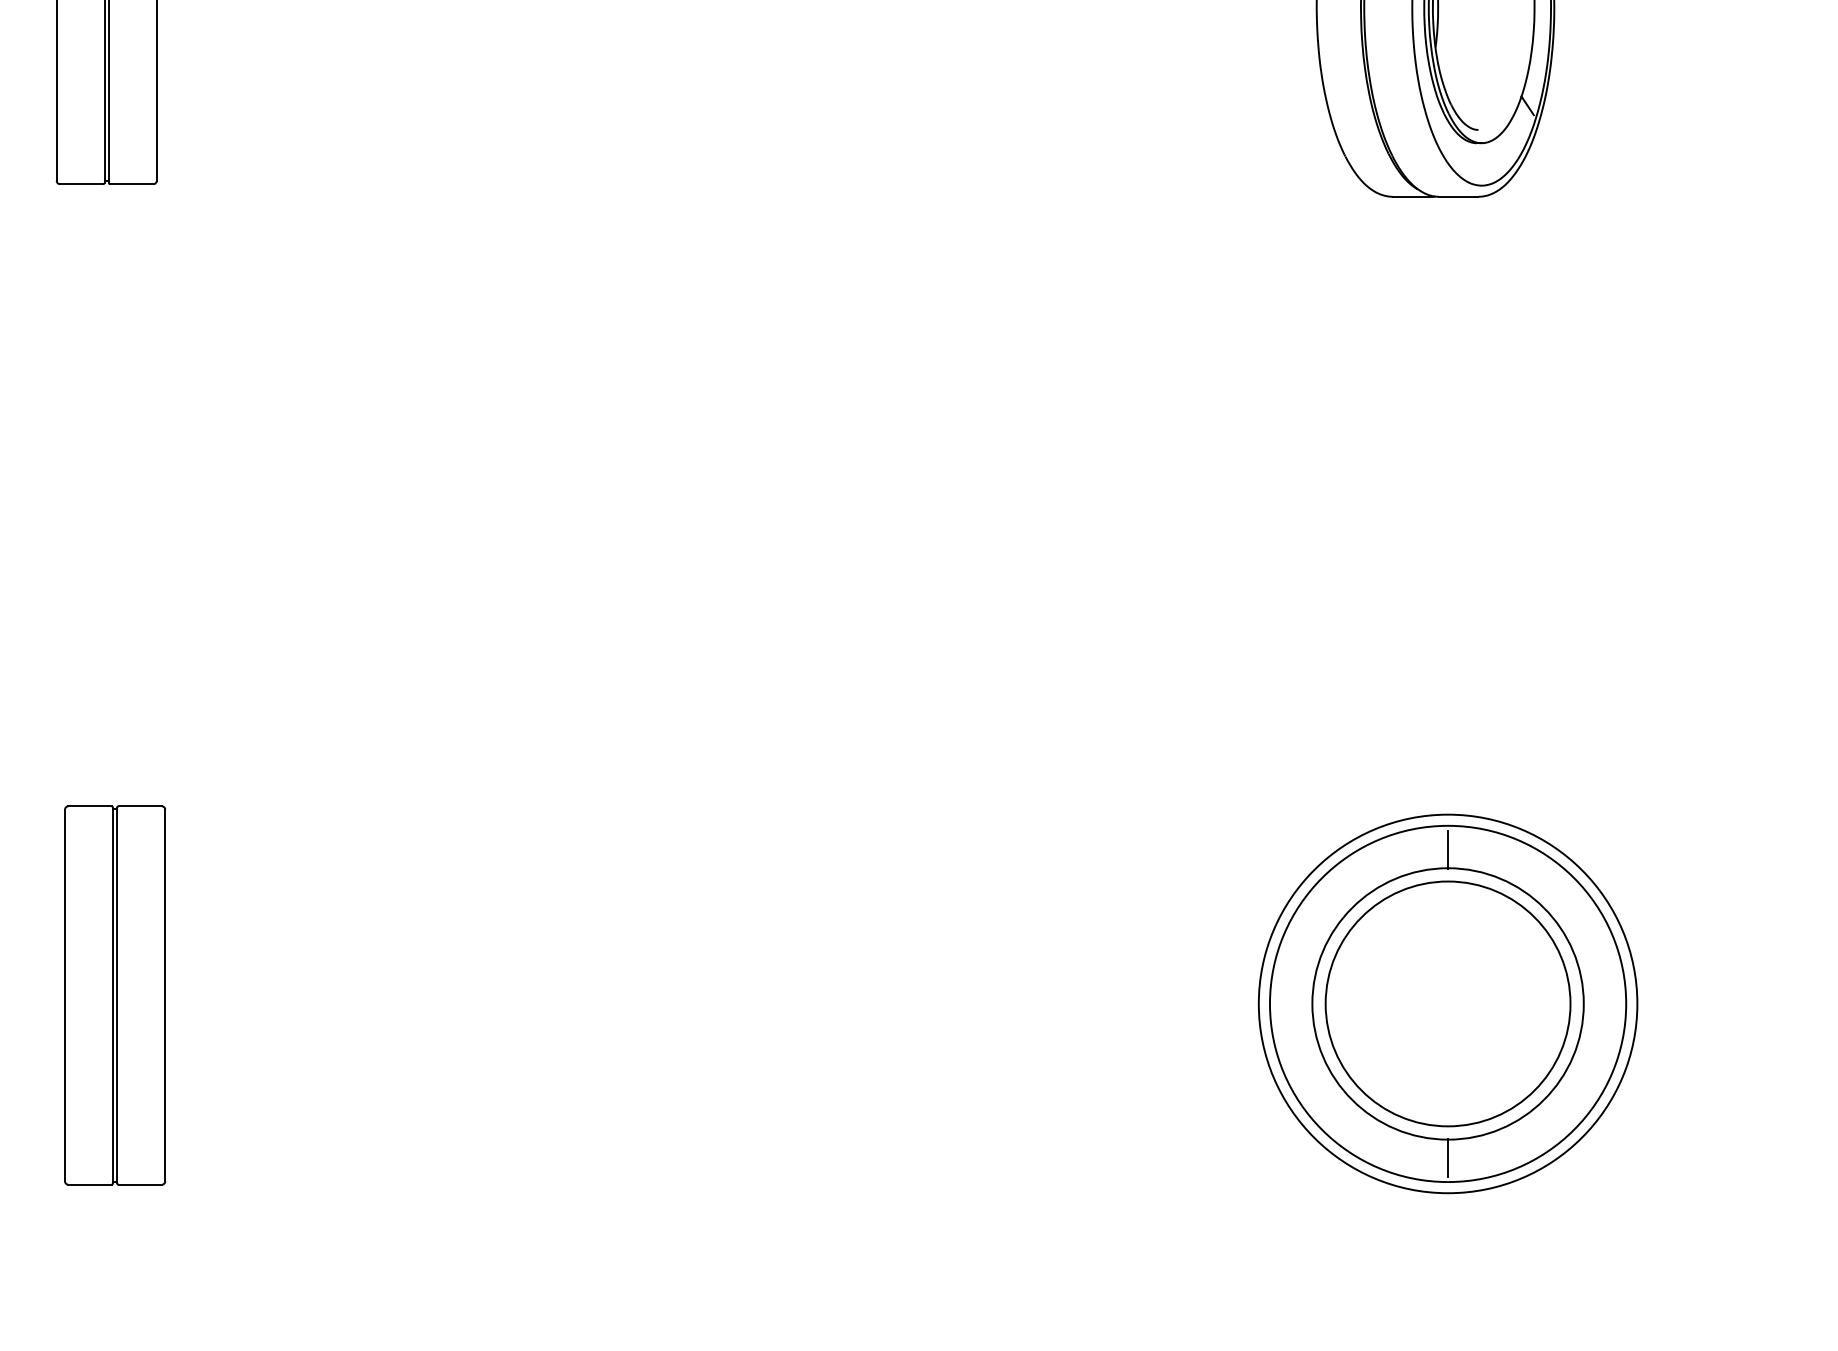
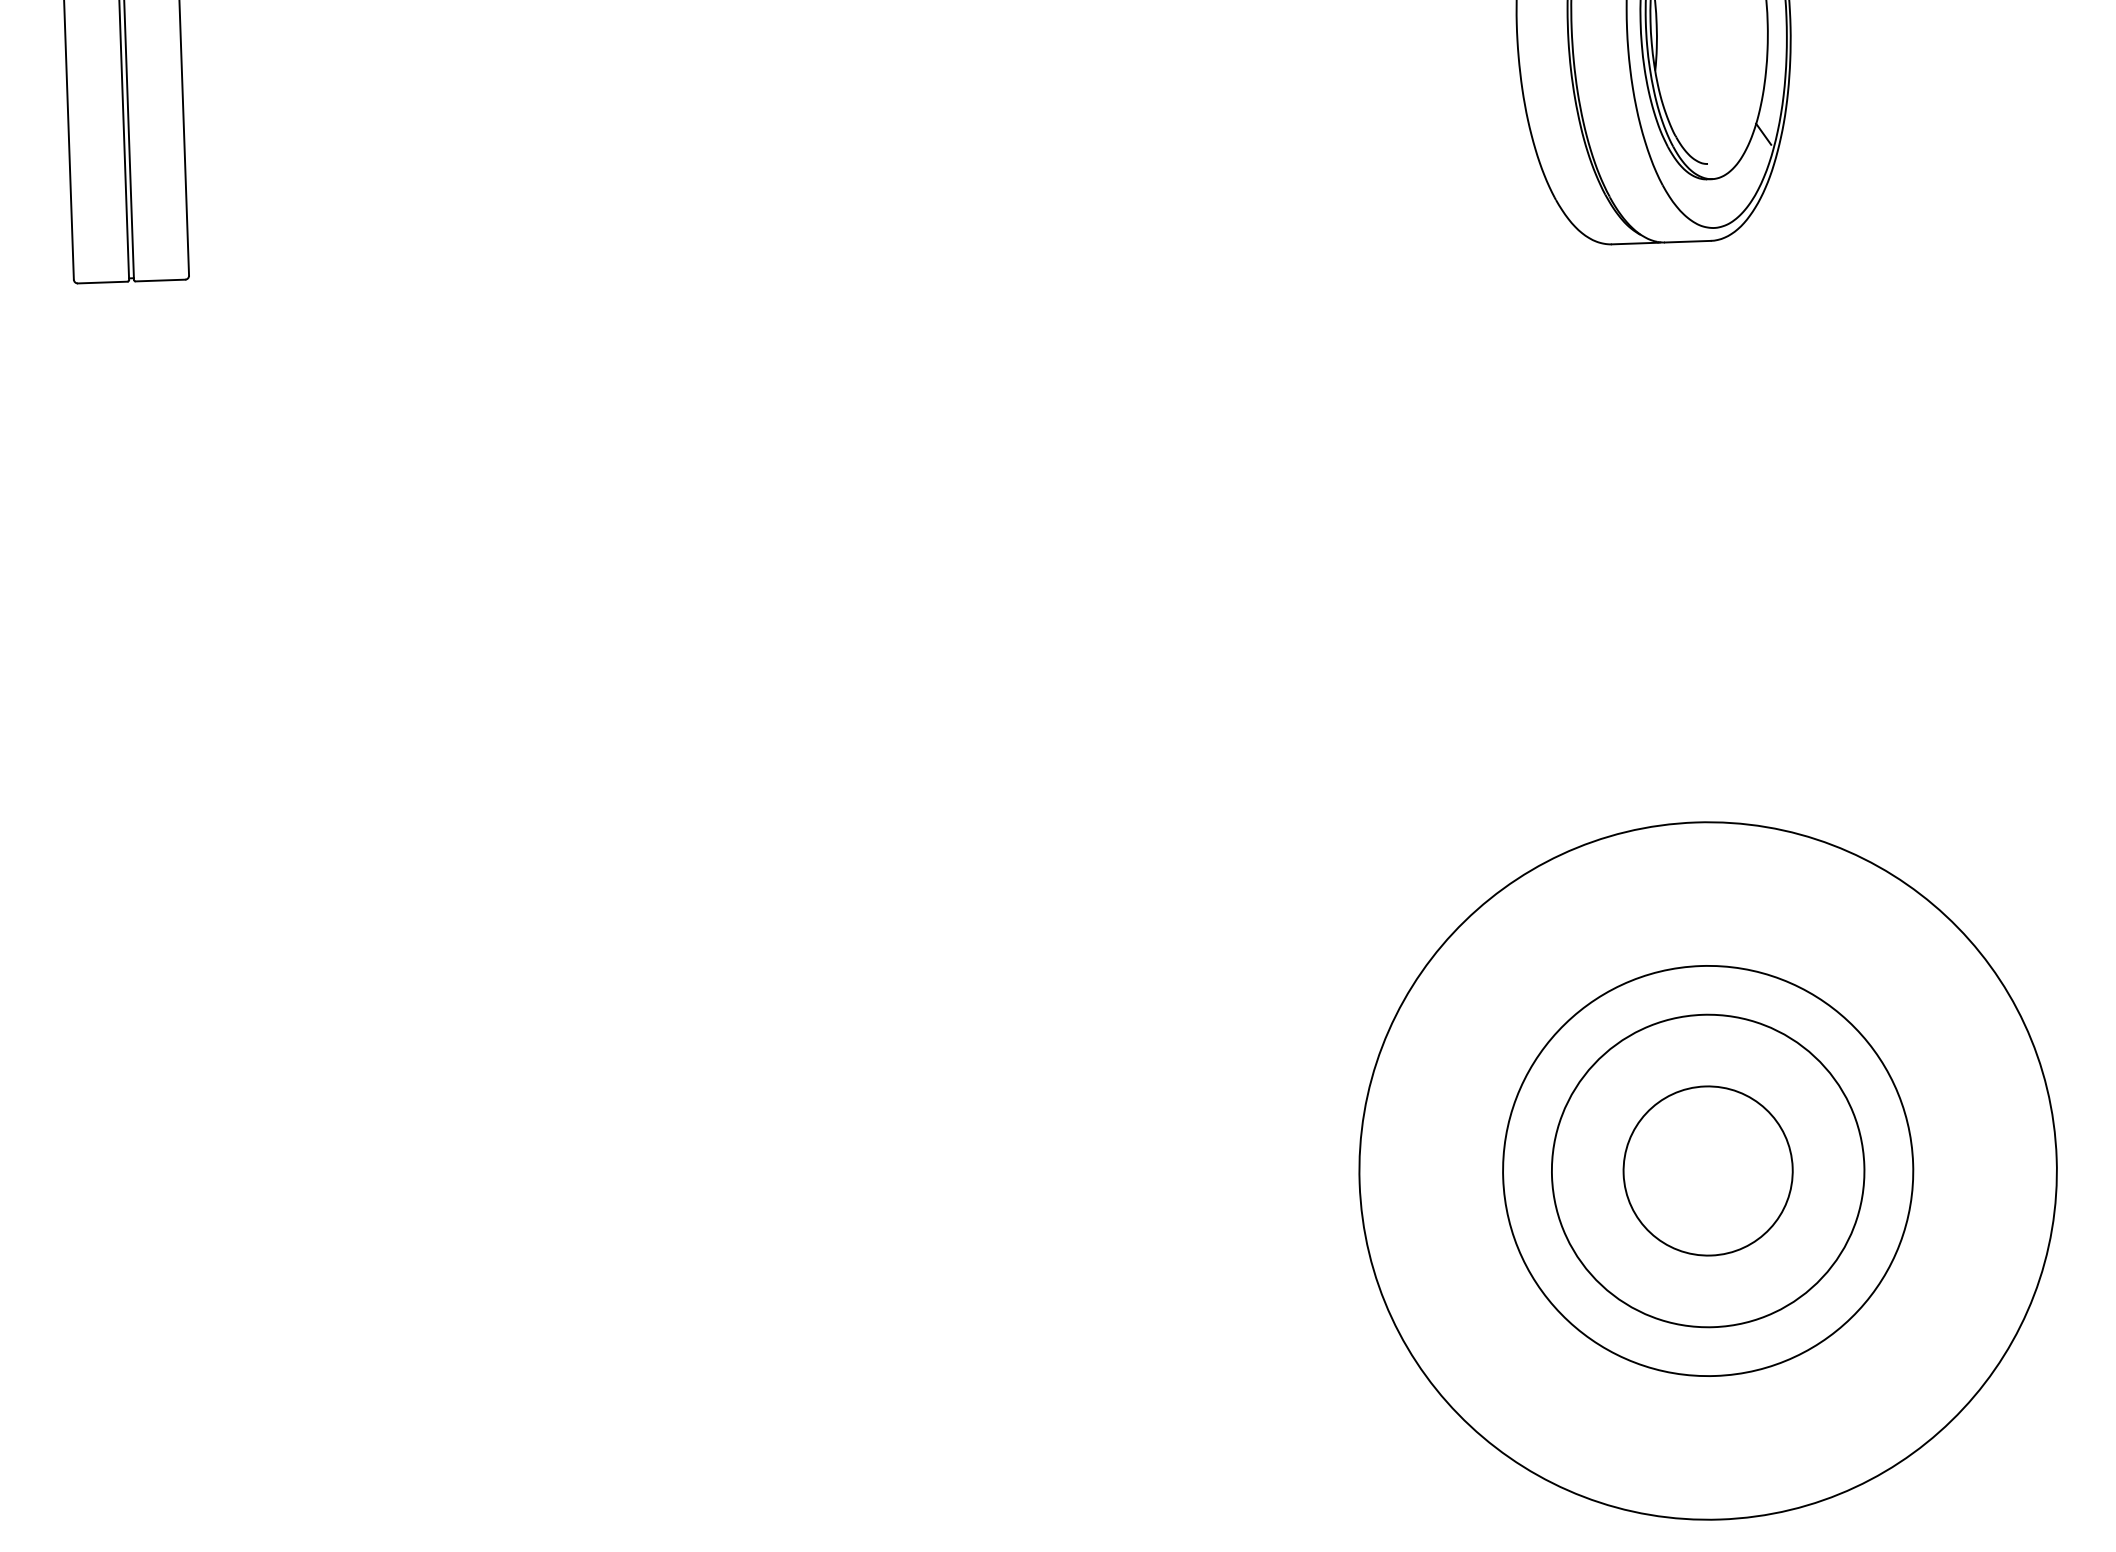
line: (1448, 849) -> (1702, 993), removed
part: (115, 995) -> (174, 1214), removed
circle: (1447, 1003) -> (1707, 1170), size x0.6
circle: (1447, 1003) -> (1707, 1170), size x1.6
line: (1448, 1158) -> (1714, 1348), removed

